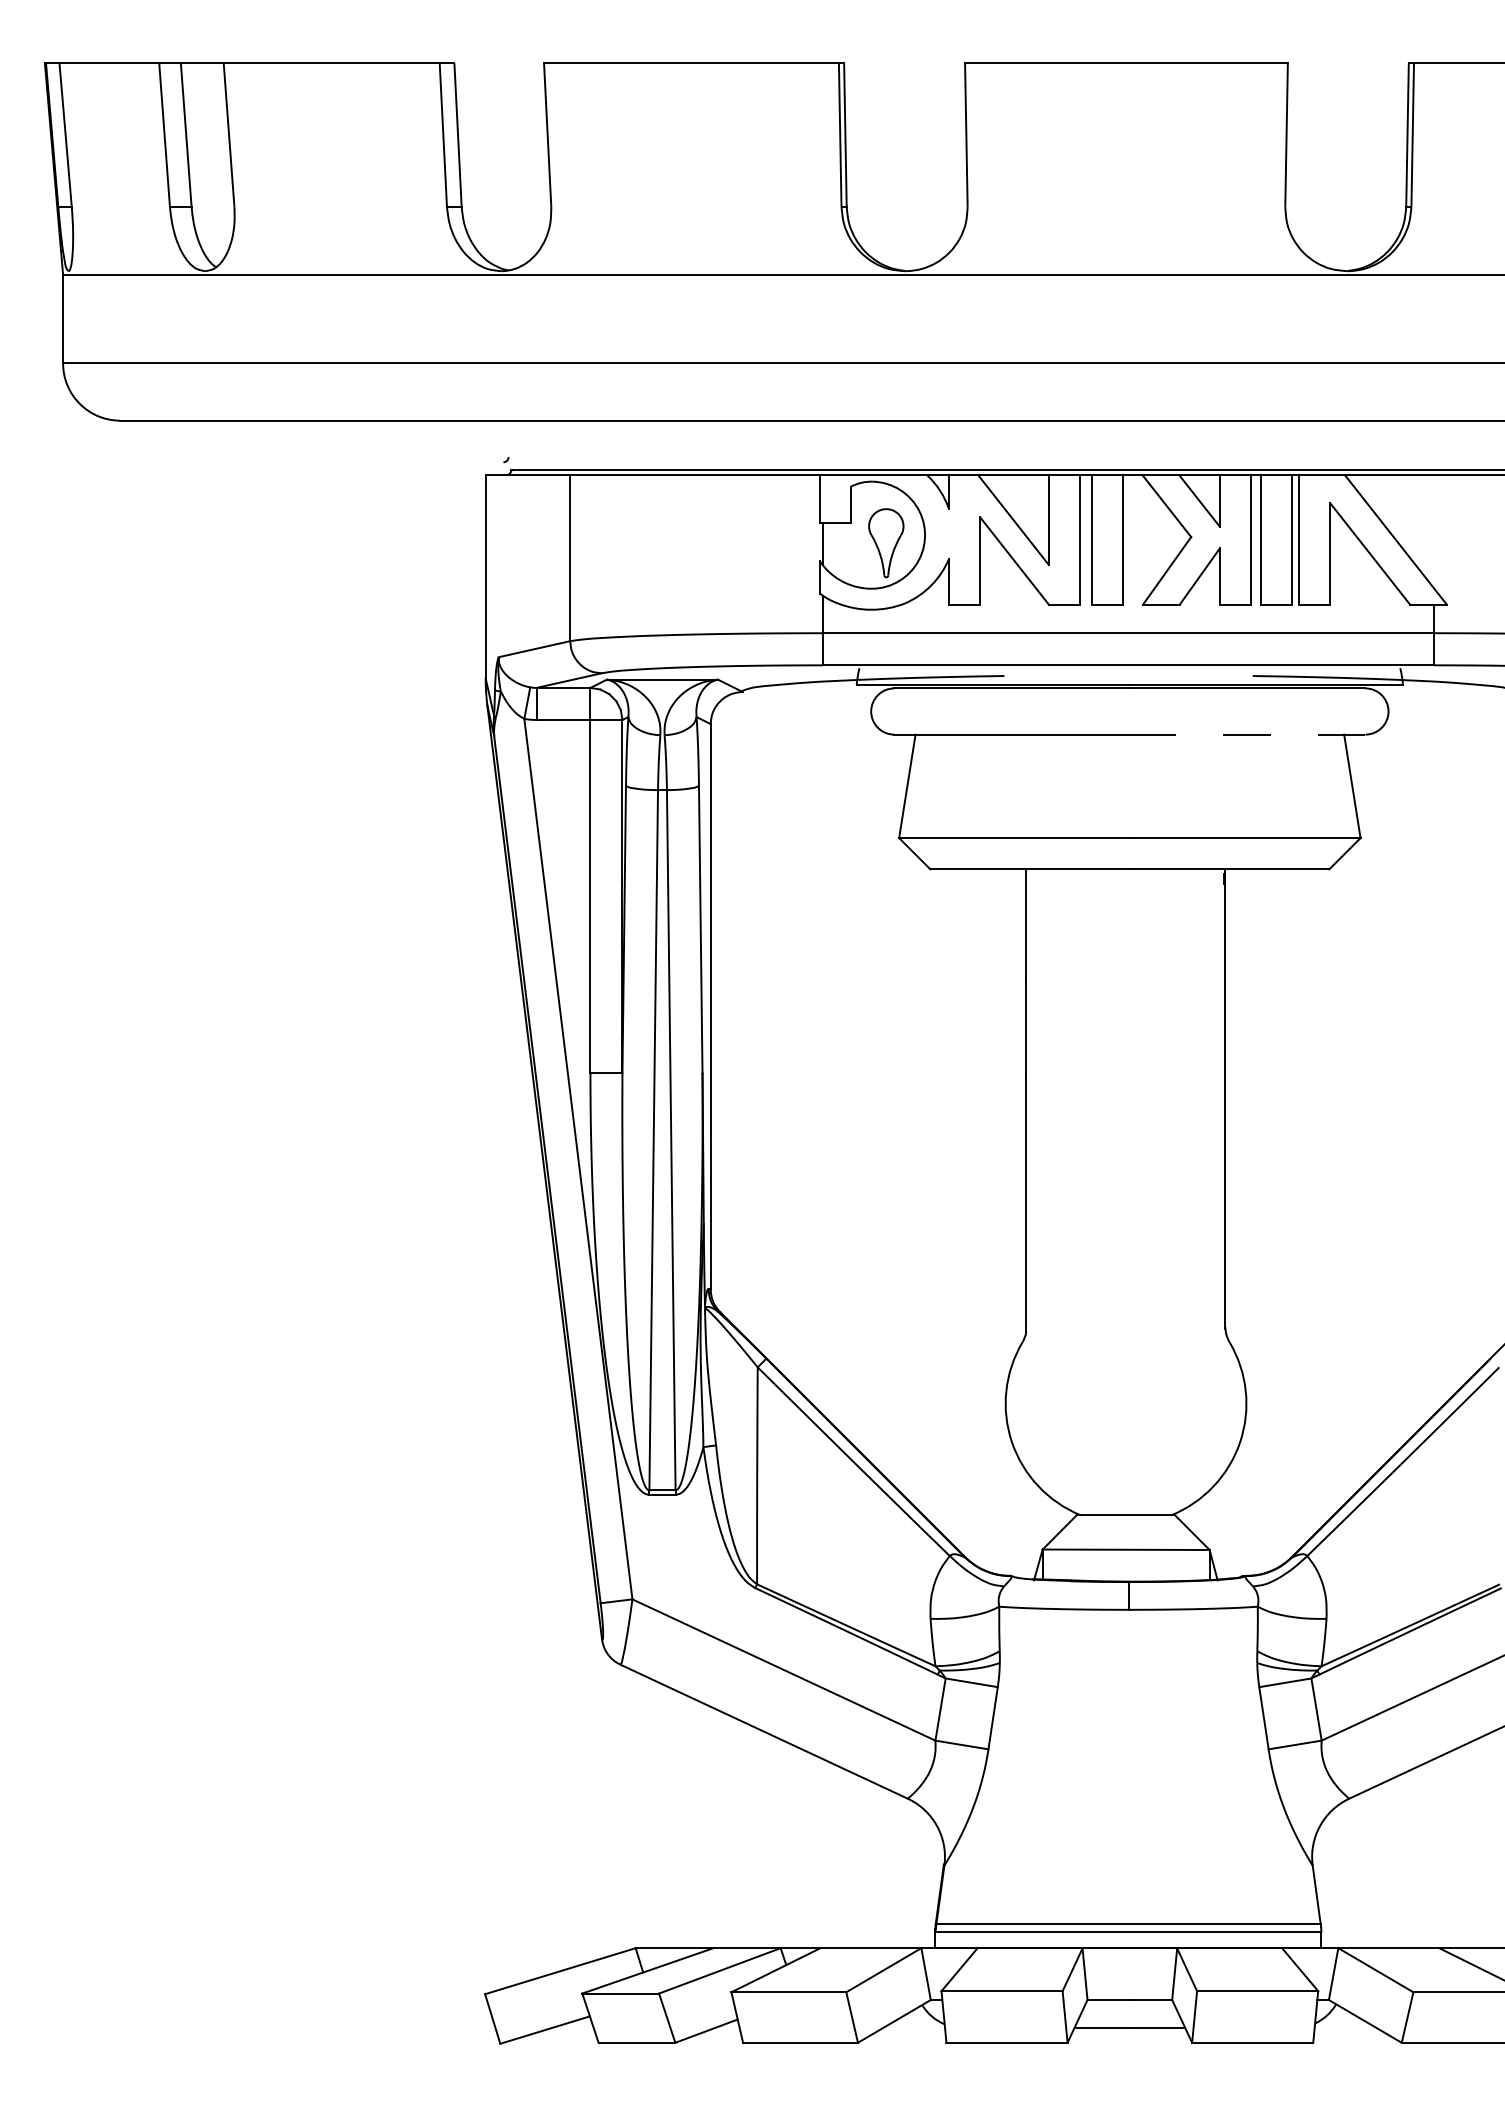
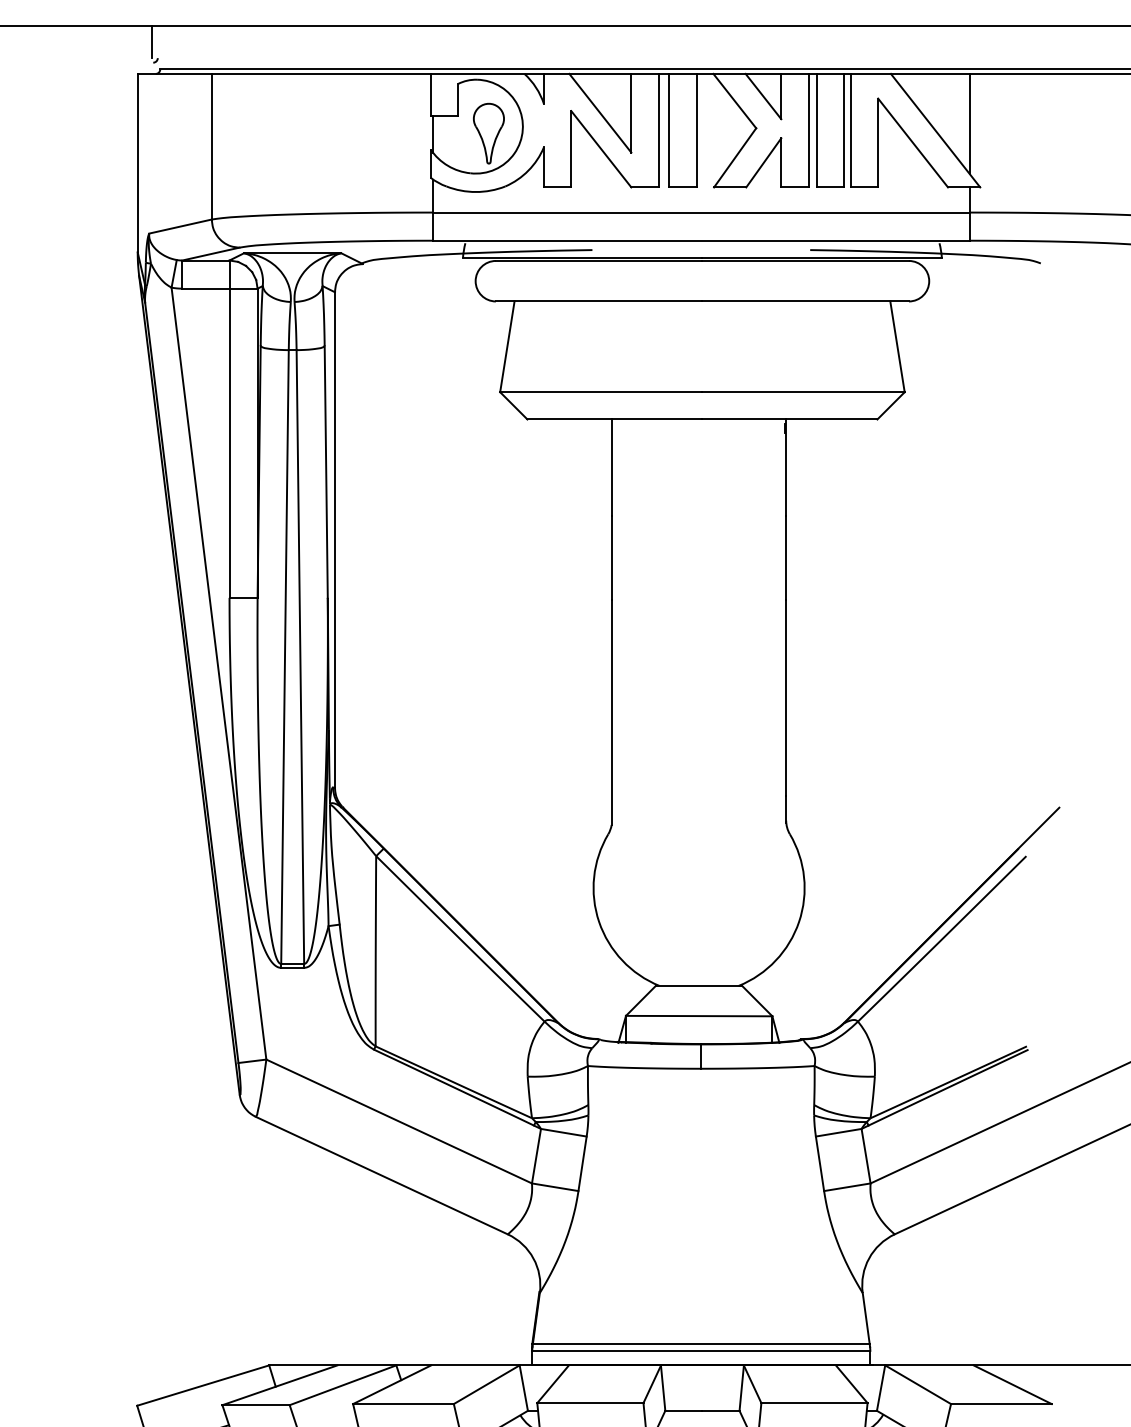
line: (502, 438) -> (152, 41), added
line: (1434, 531) -> (969, 123), added
line: (1247, 734) -> (805, 301), dashed -> solid

